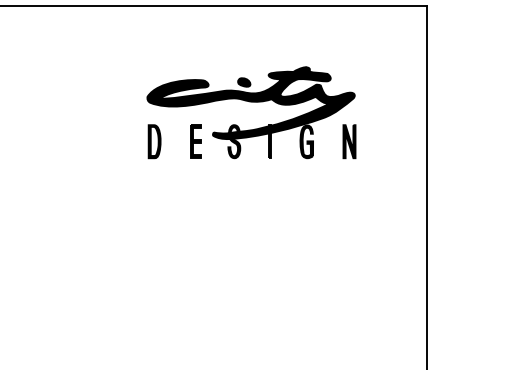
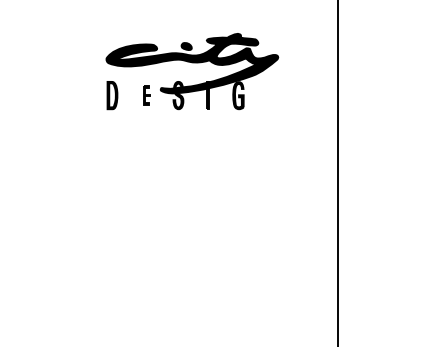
part: (195, 141) -> (146, 95), size x0.7
part: (349, 141) -> (273, 95), removed

